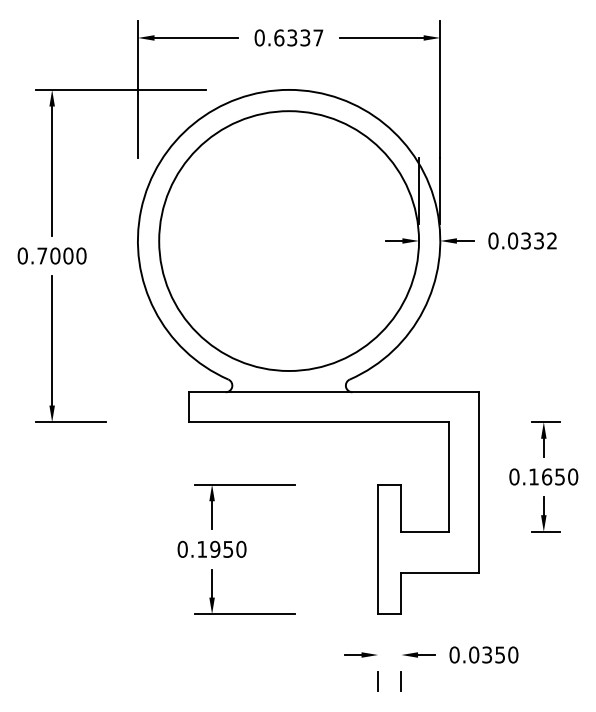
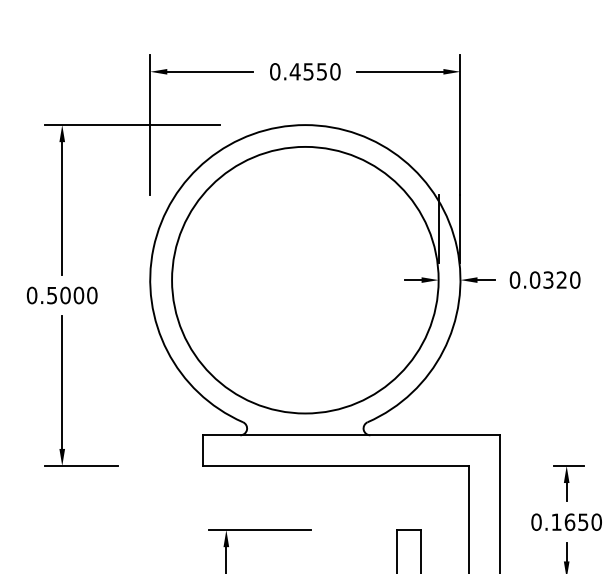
text: (298, 37) -> (314, 71), 0.6337 -> 0.4550
text: (545, 240) -> (568, 279), 0.0332 -> 0.0320
text: (42, 255) -> (52, 294), 0.7000 -> 0.5000

